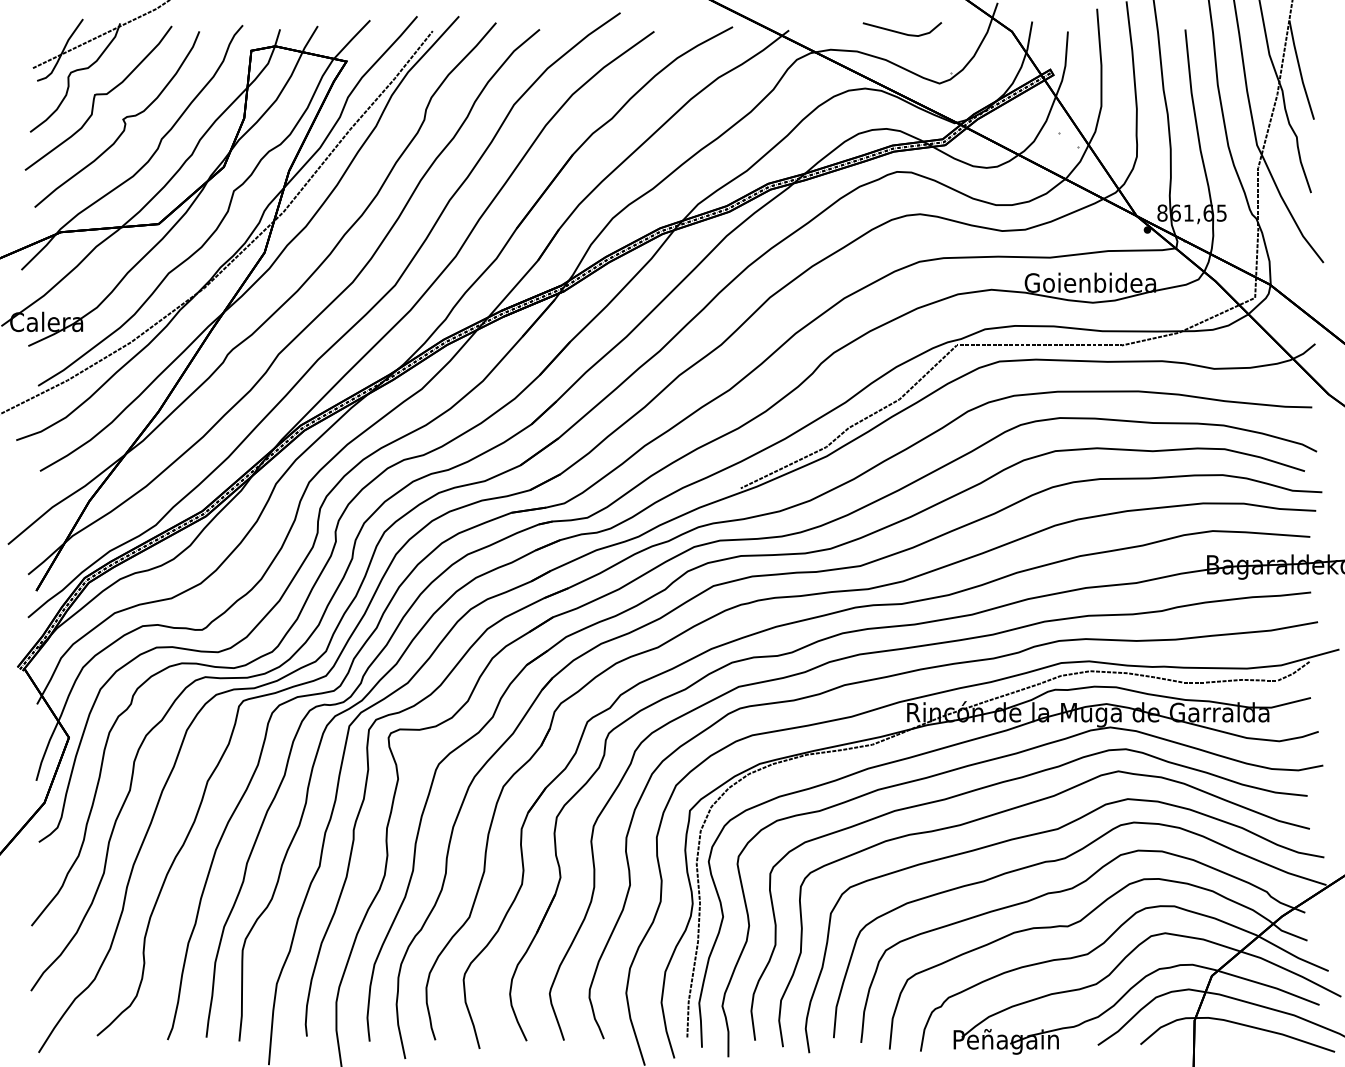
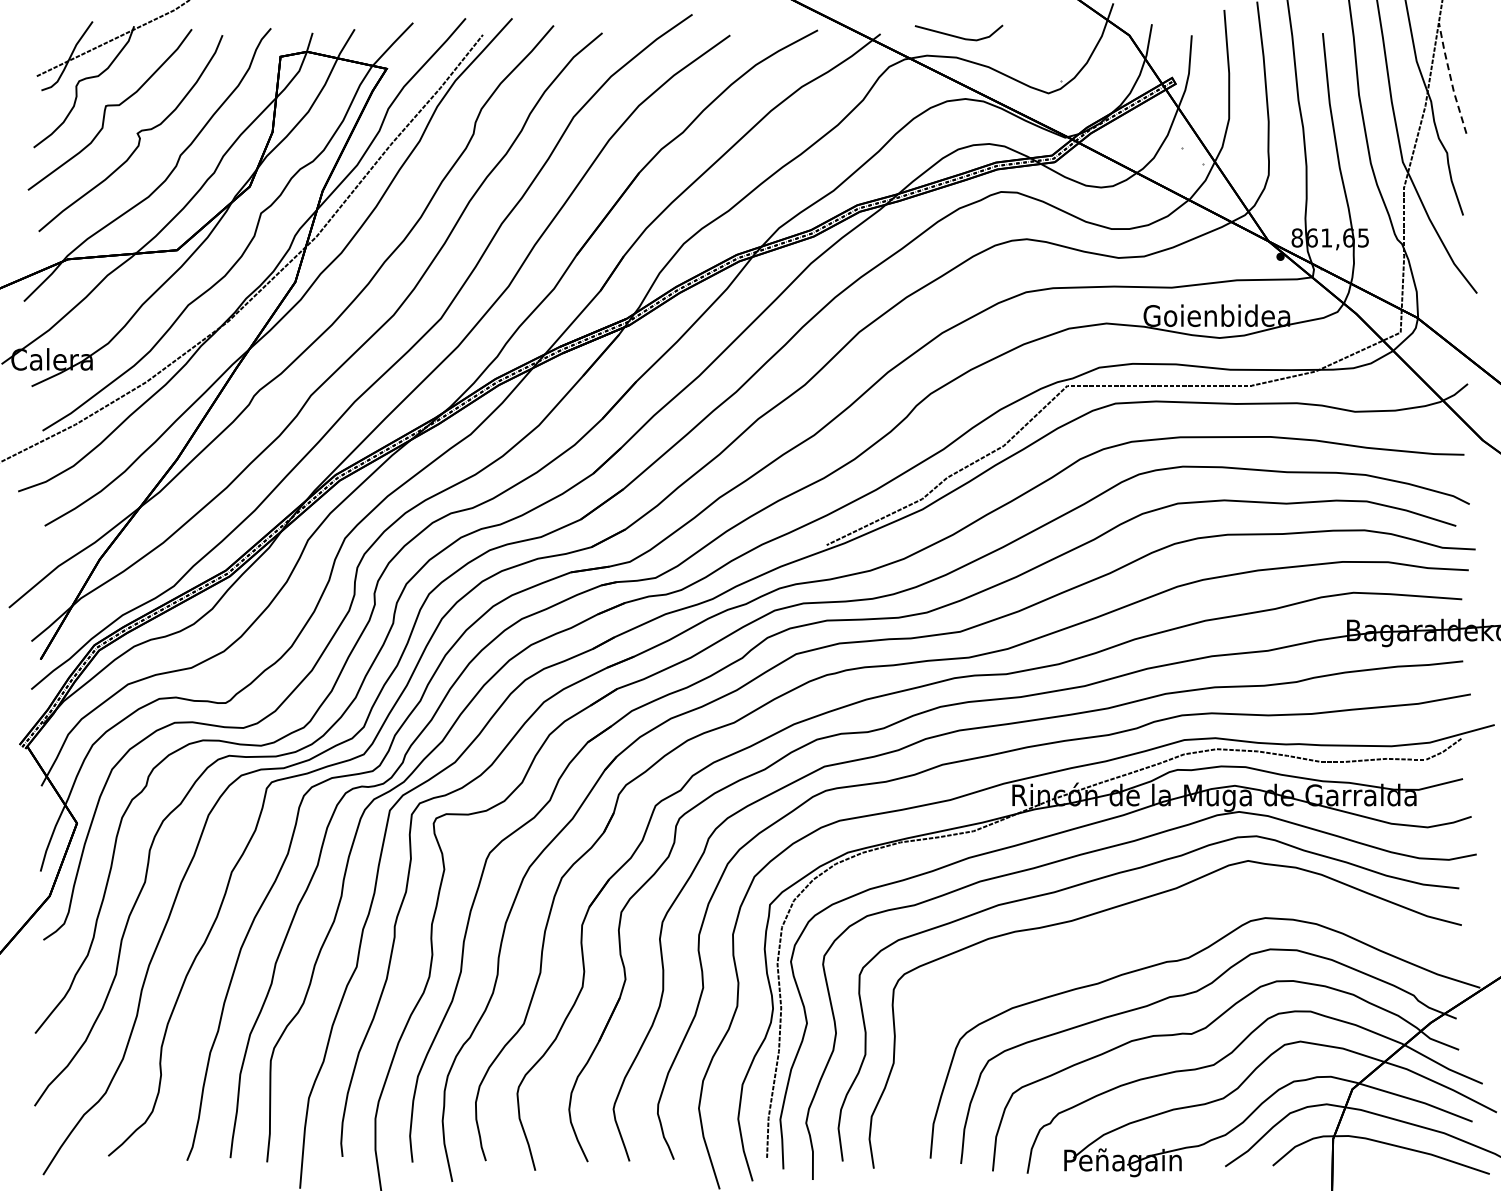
line: (901, 32) -> (958, 36), moved
line: (1299, 71) -> (1450, 79), solid -> dashed
curve: (1042, 833) -> (1163, 930), removed

